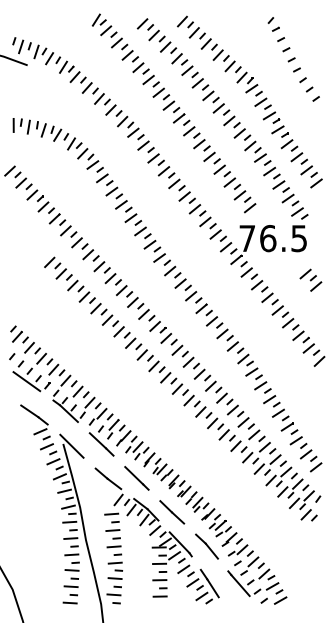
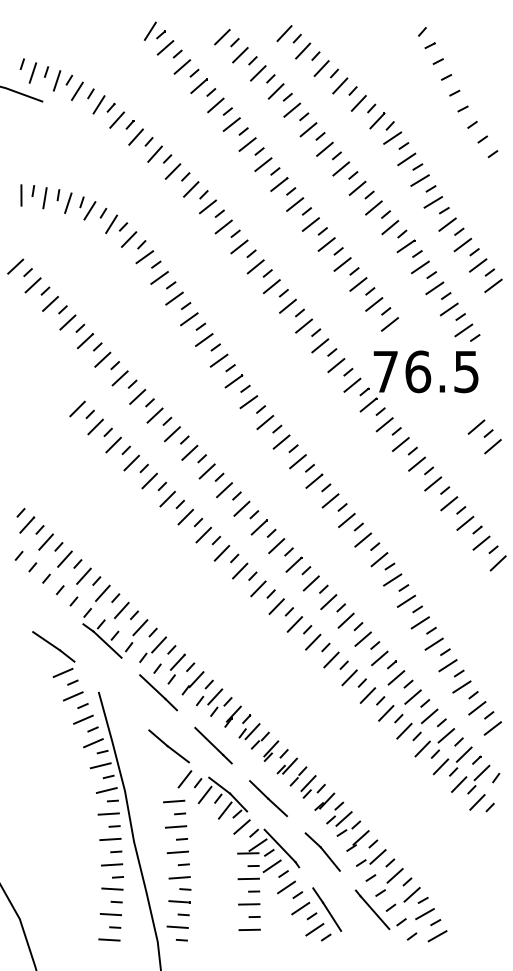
line: (26, 381) -> (41, 594), removed
line: (71, 445) -> (111, 694), removed

